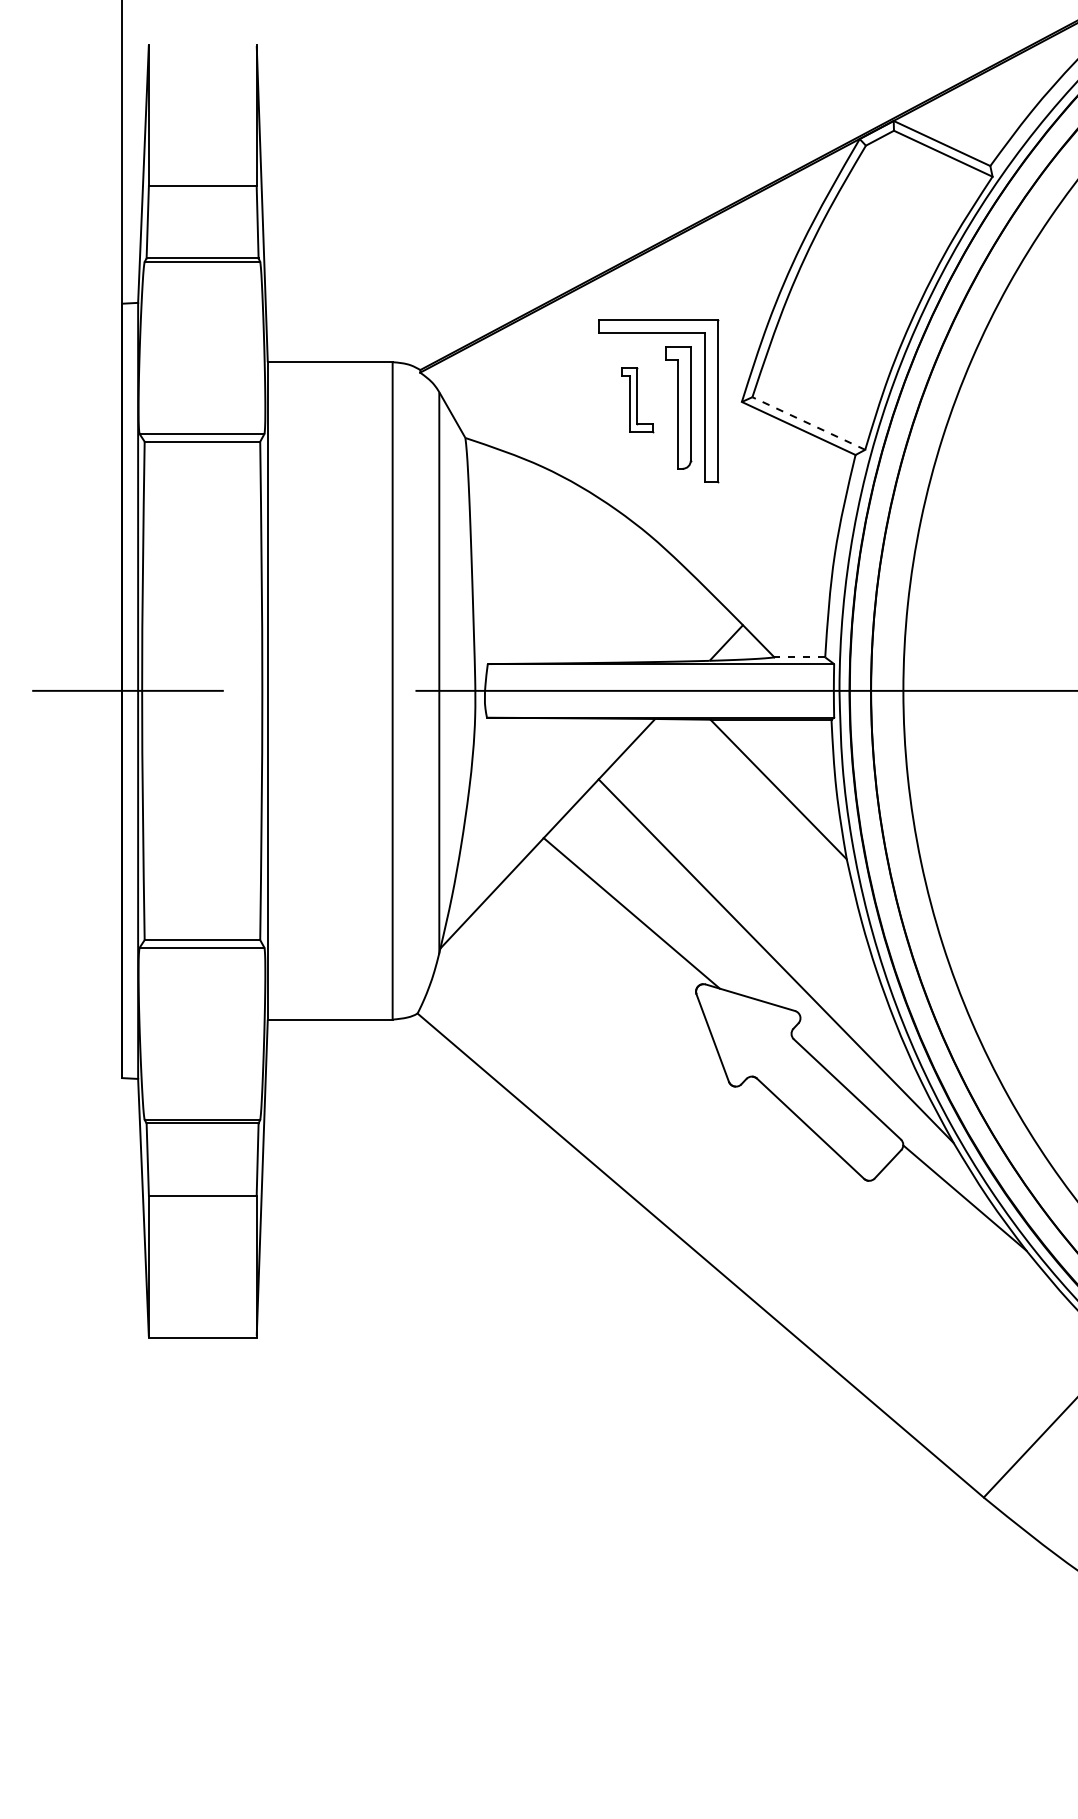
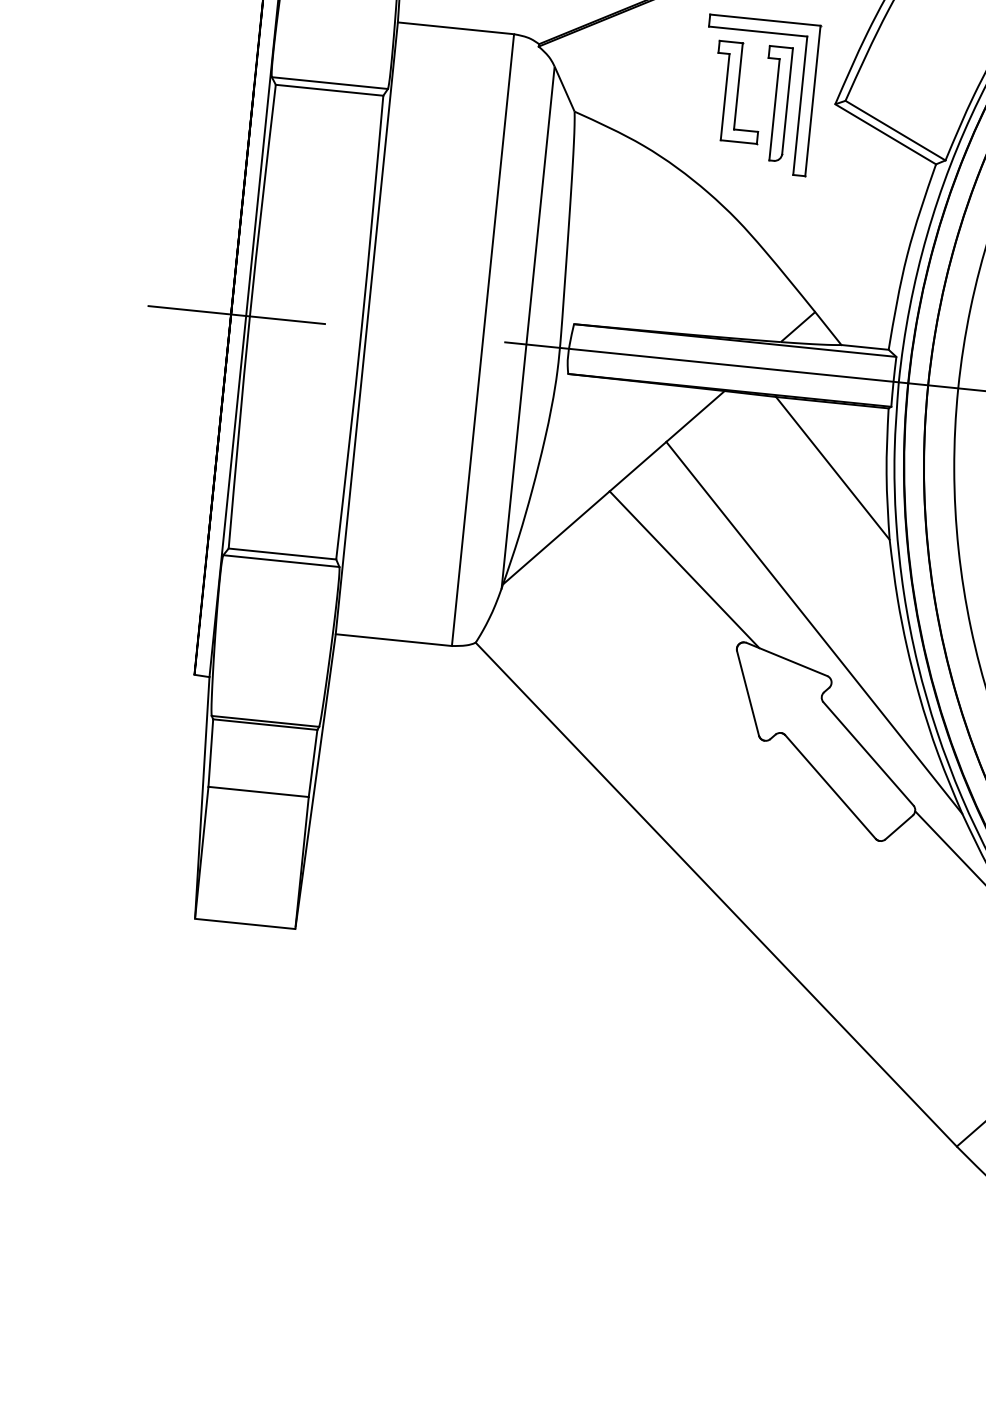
part: (637, 400) -> (738, 93), size x1.67
line: (808, 423) -> (895, 130), dashed -> solid
line: (799, 657) -> (864, 347), dashed -> solid

